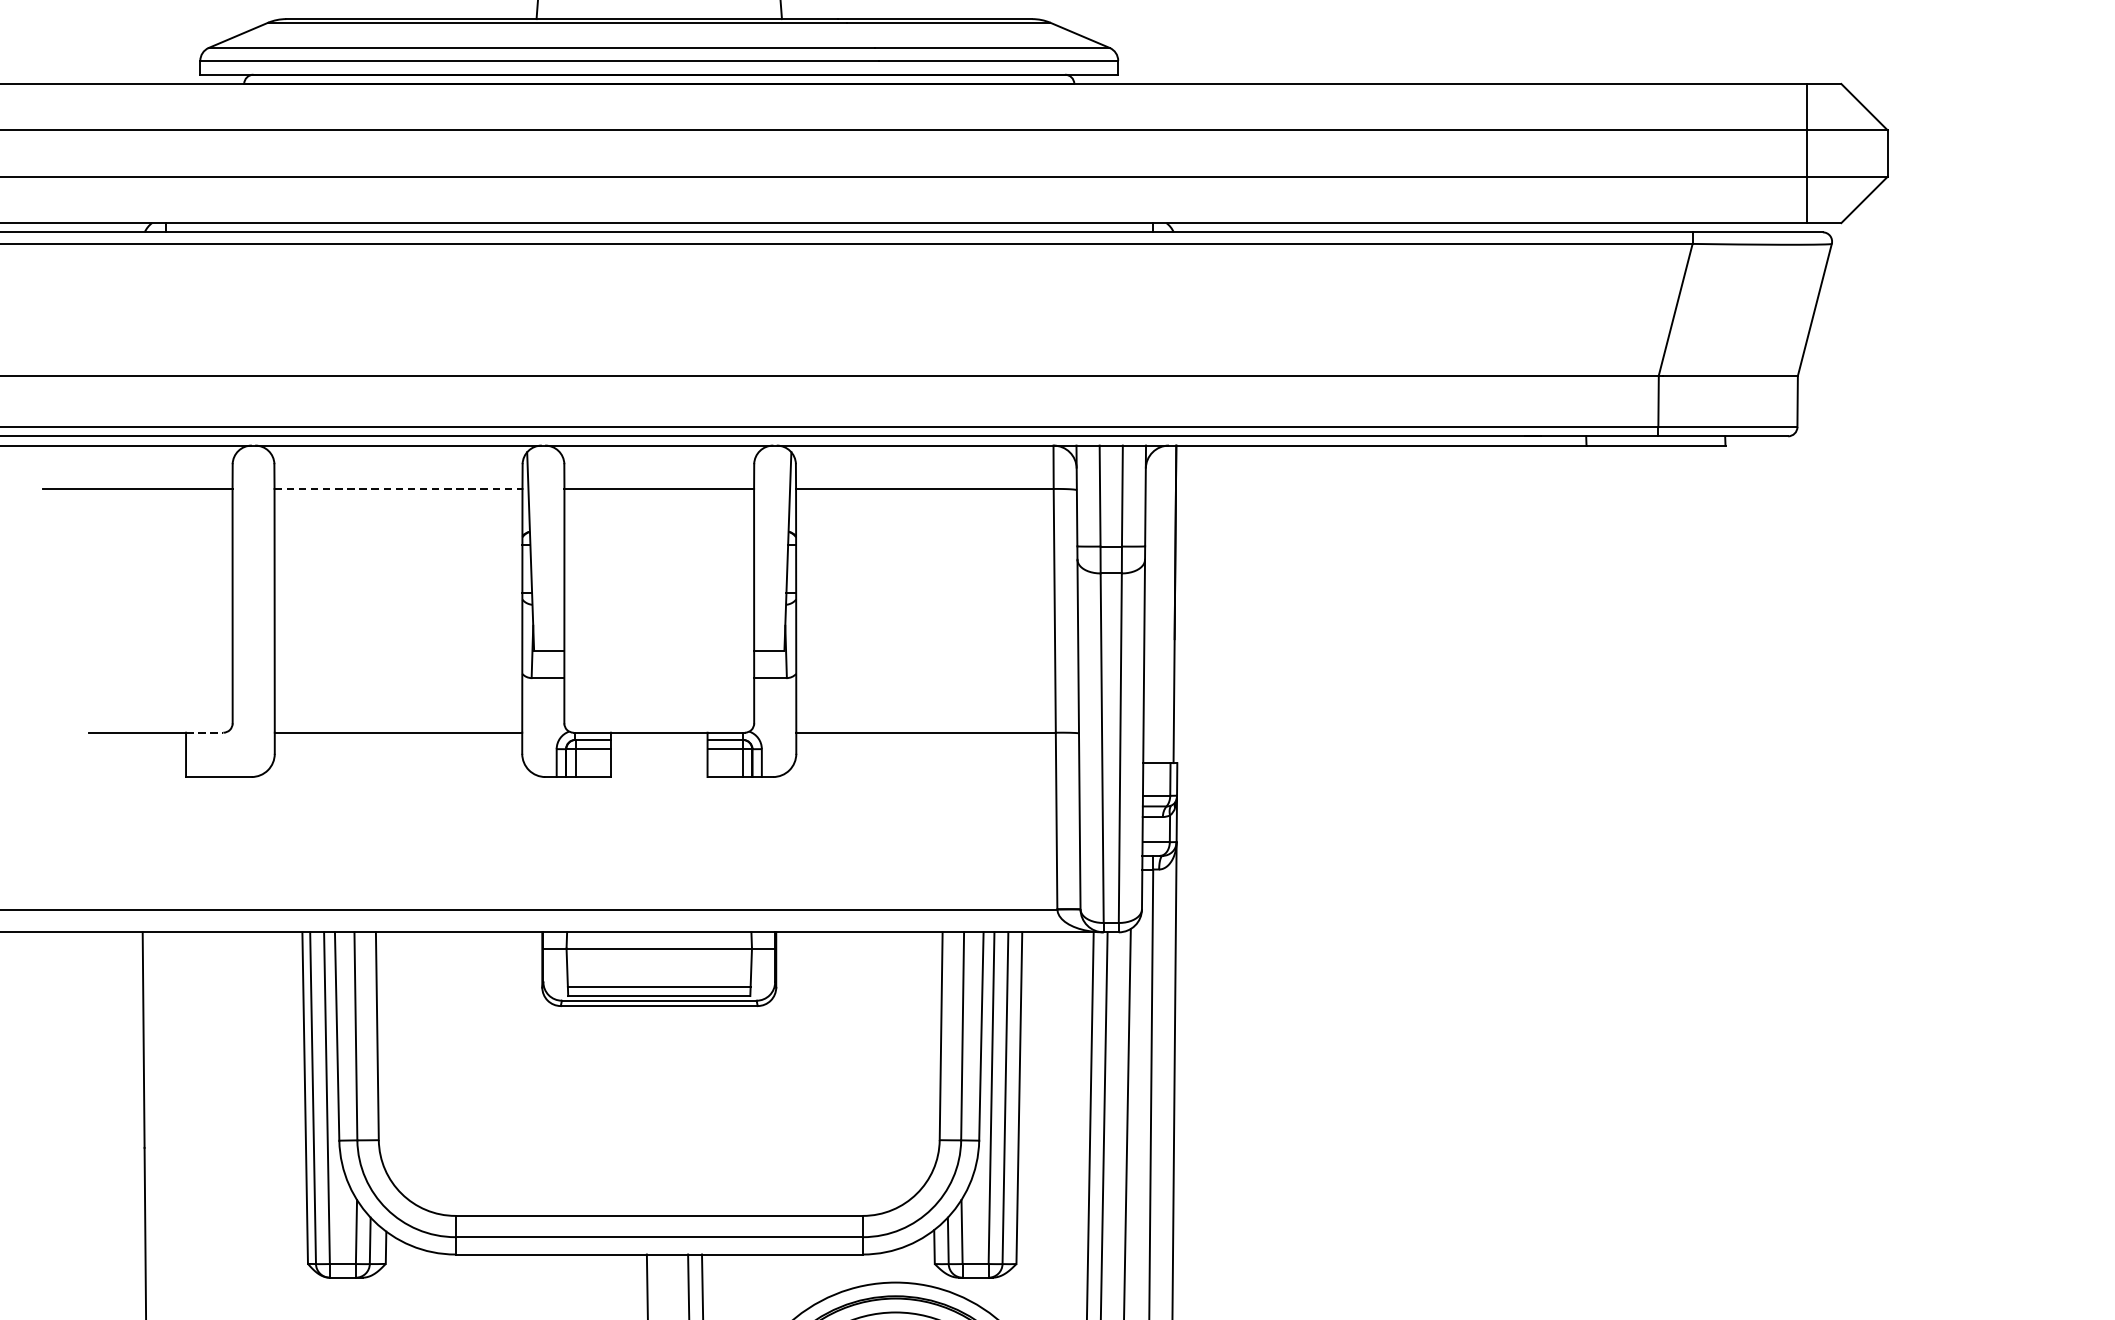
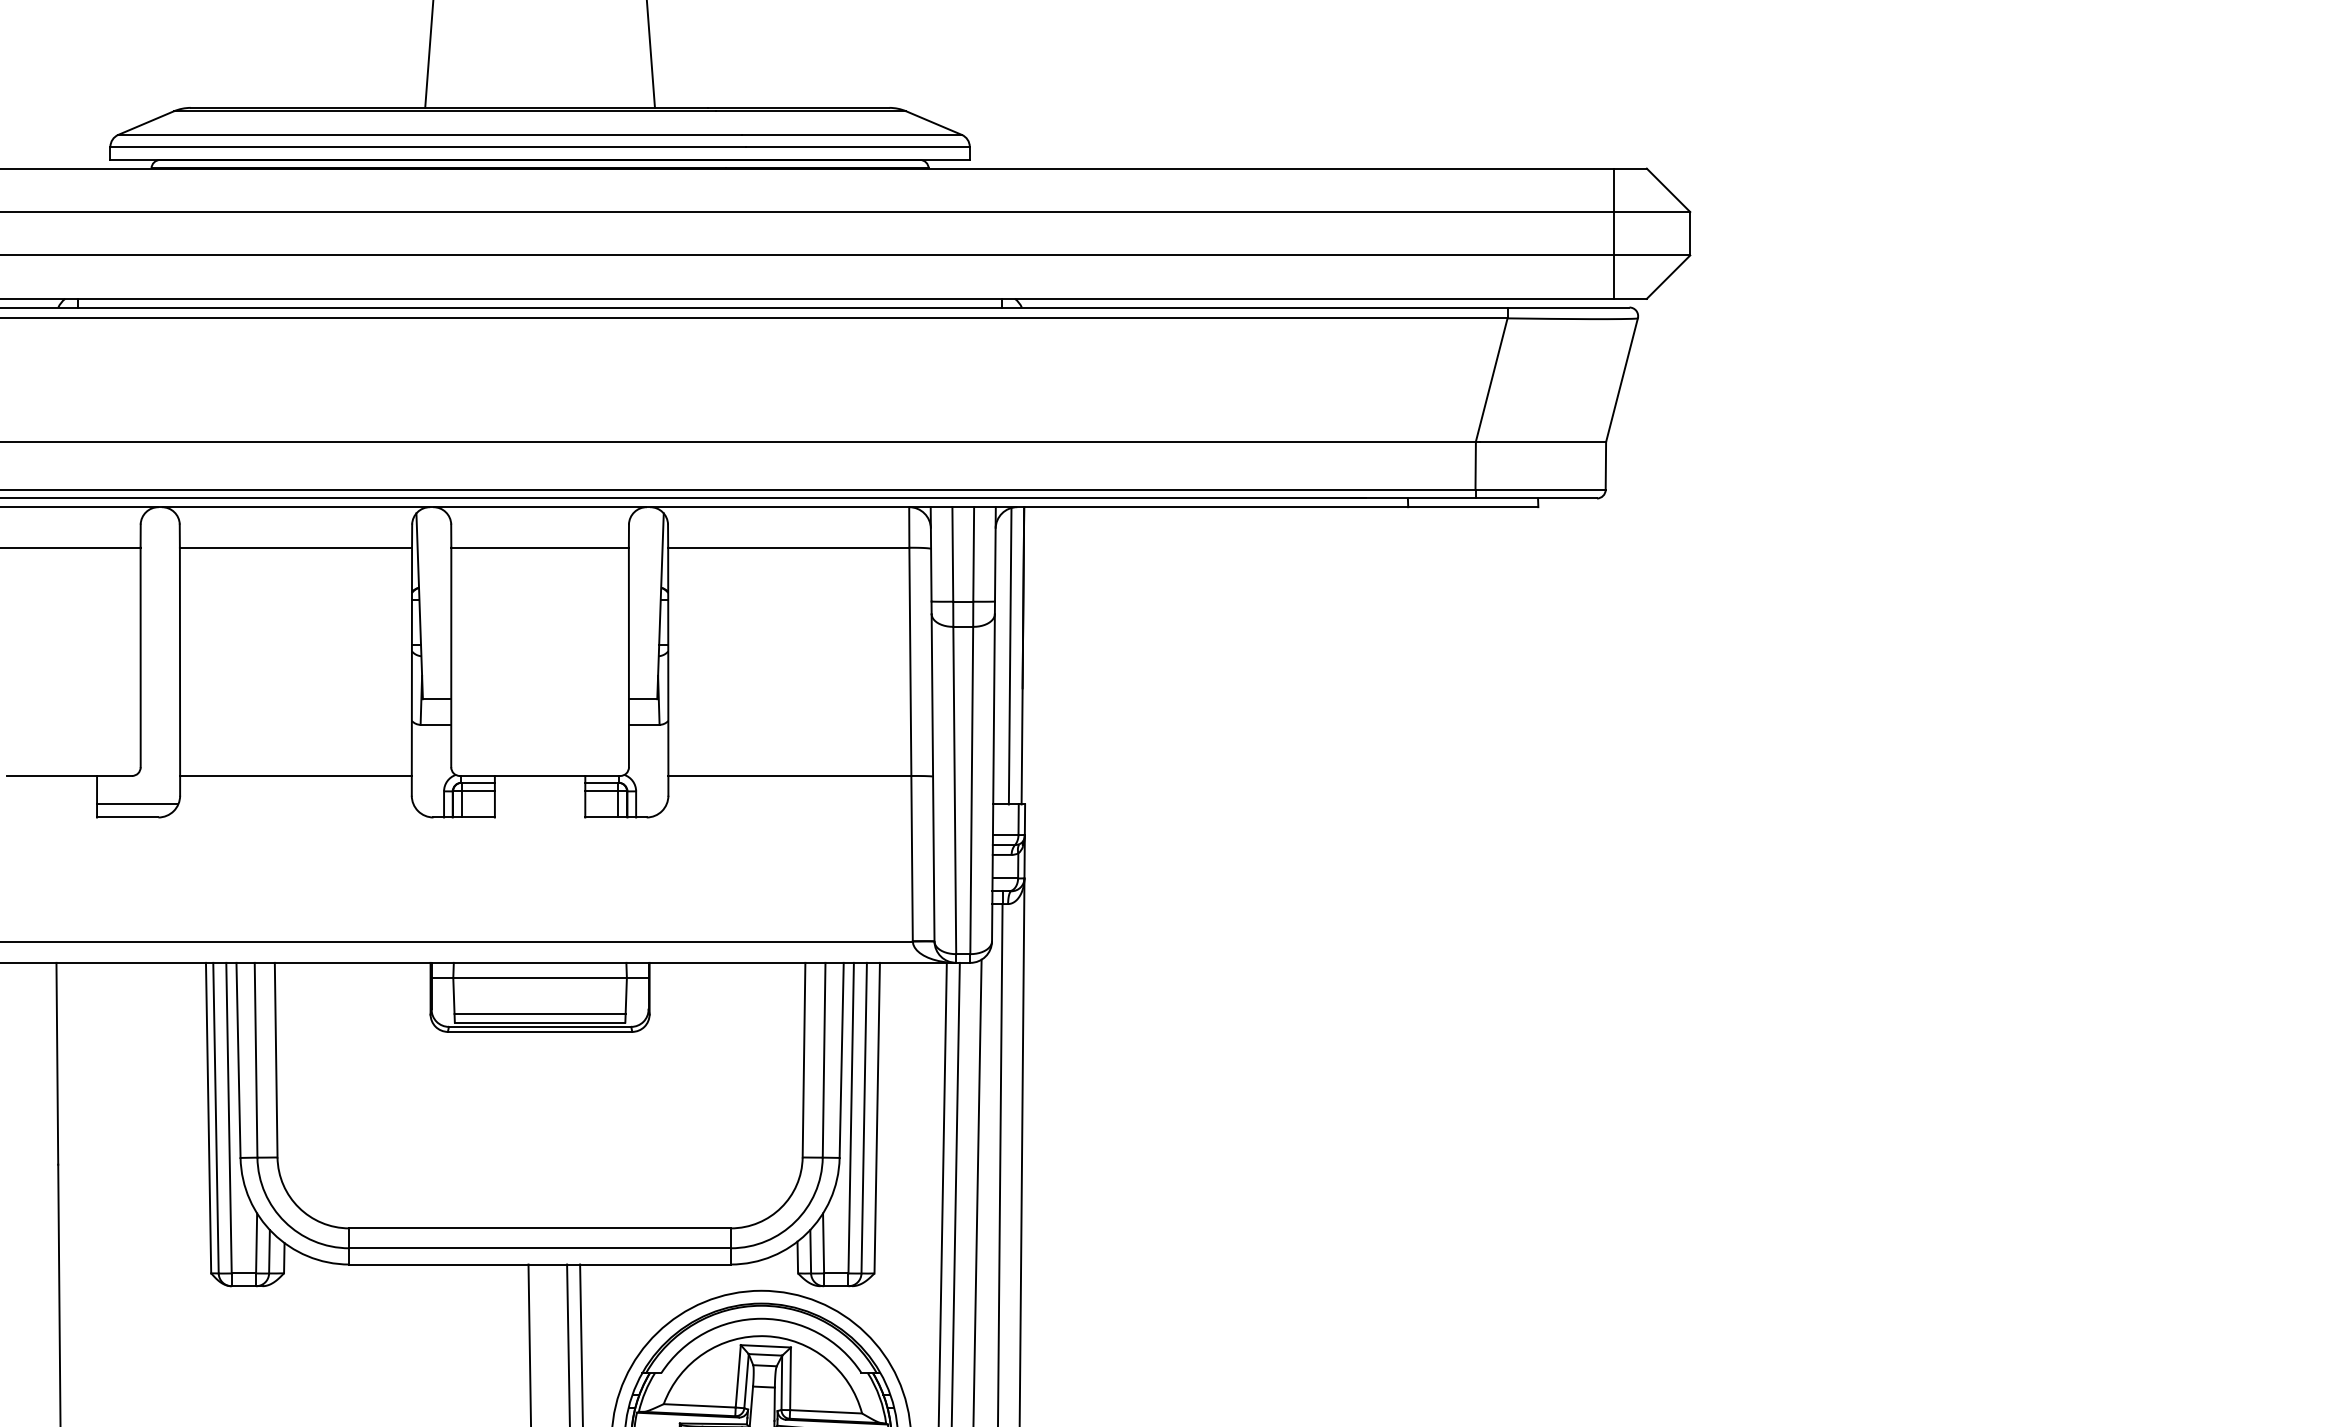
line: (399, 488) -> (296, 547), dashed -> solid
line: (1160, 604) -> (1009, 655), added
line: (205, 732) -> (115, 775), dashed -> solid
line: (229, 763) -> (137, 804), added

